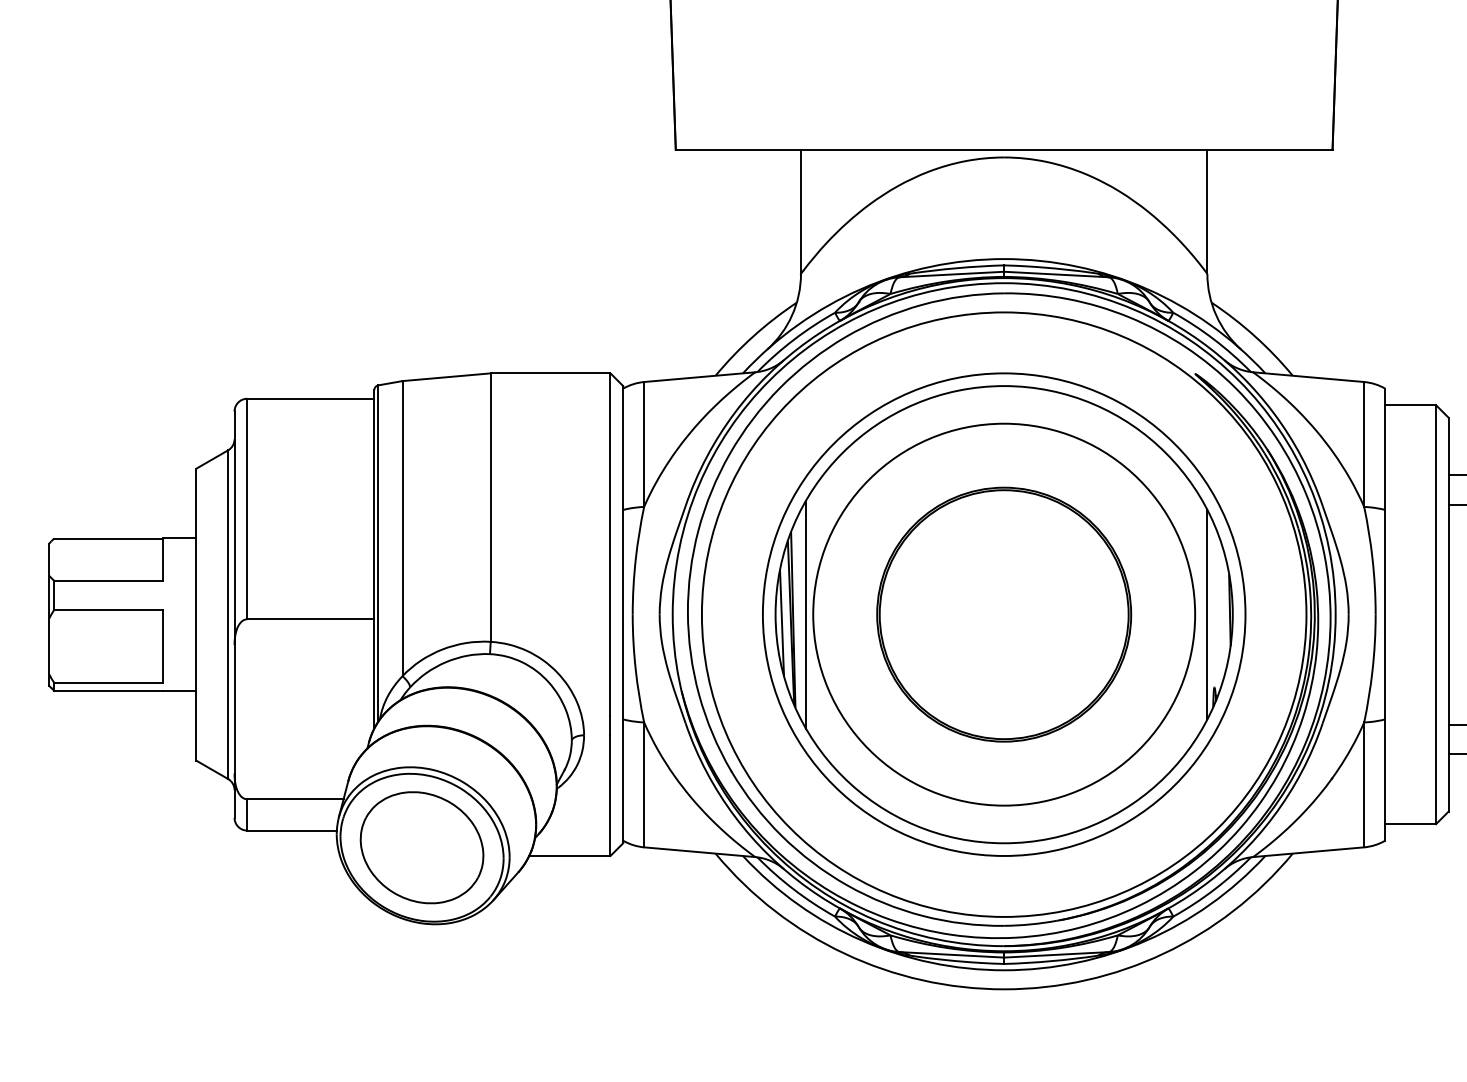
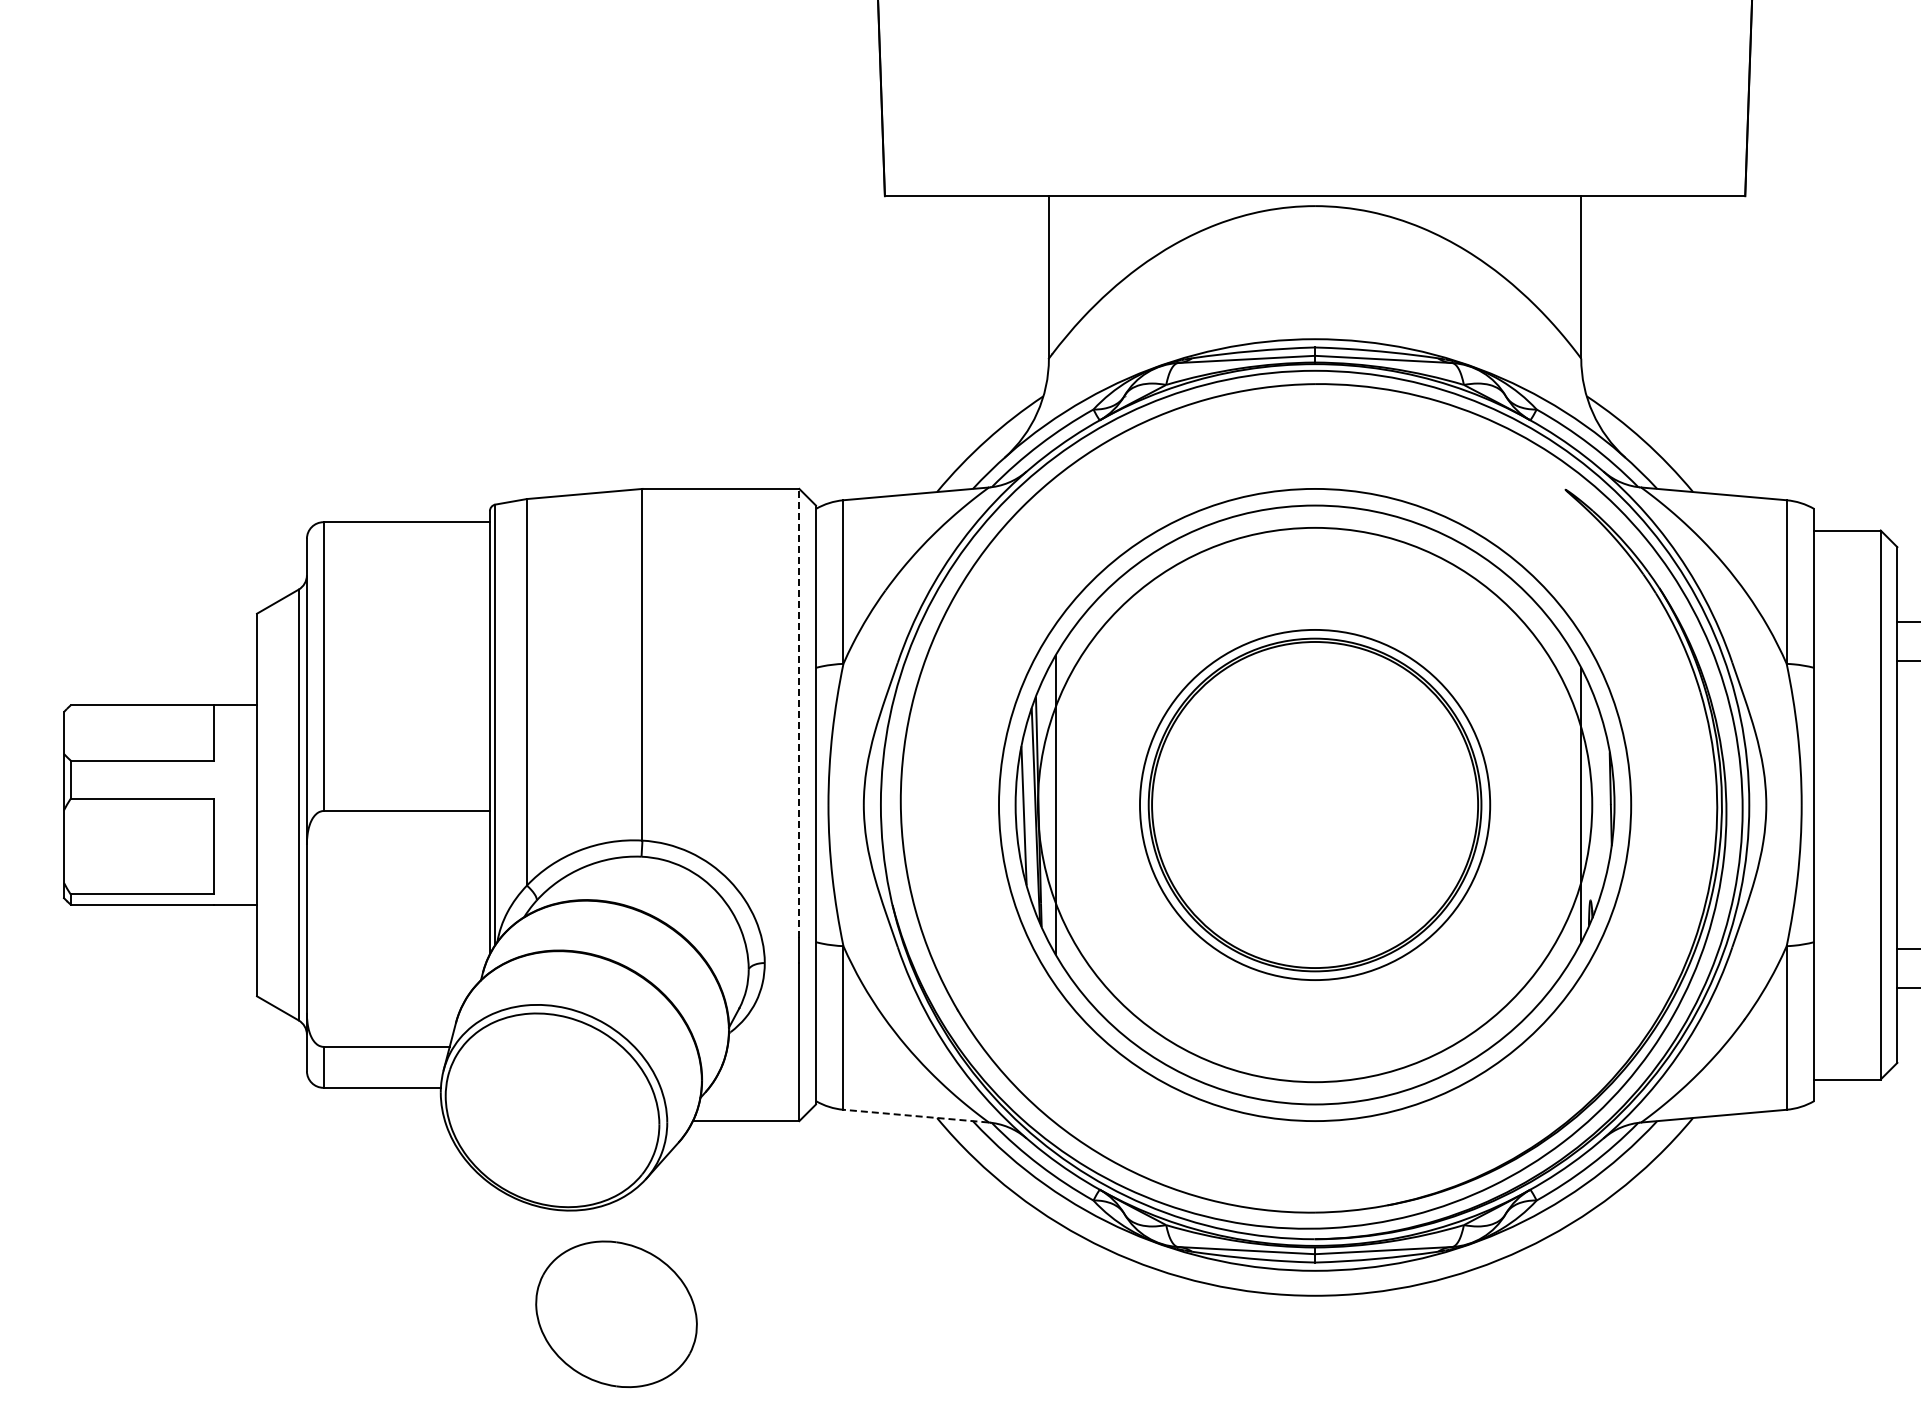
line: (610, 544) -> (799, 713), solid -> dashed
circle: (1003, 614) -> (1314, 804), size x0.7
circle: (1004, 614) -> (1315, 804), size x0.7
part: (422, 847) -> (616, 1314), moved
line: (699, 852) -> (915, 1116), solid -> dashed

